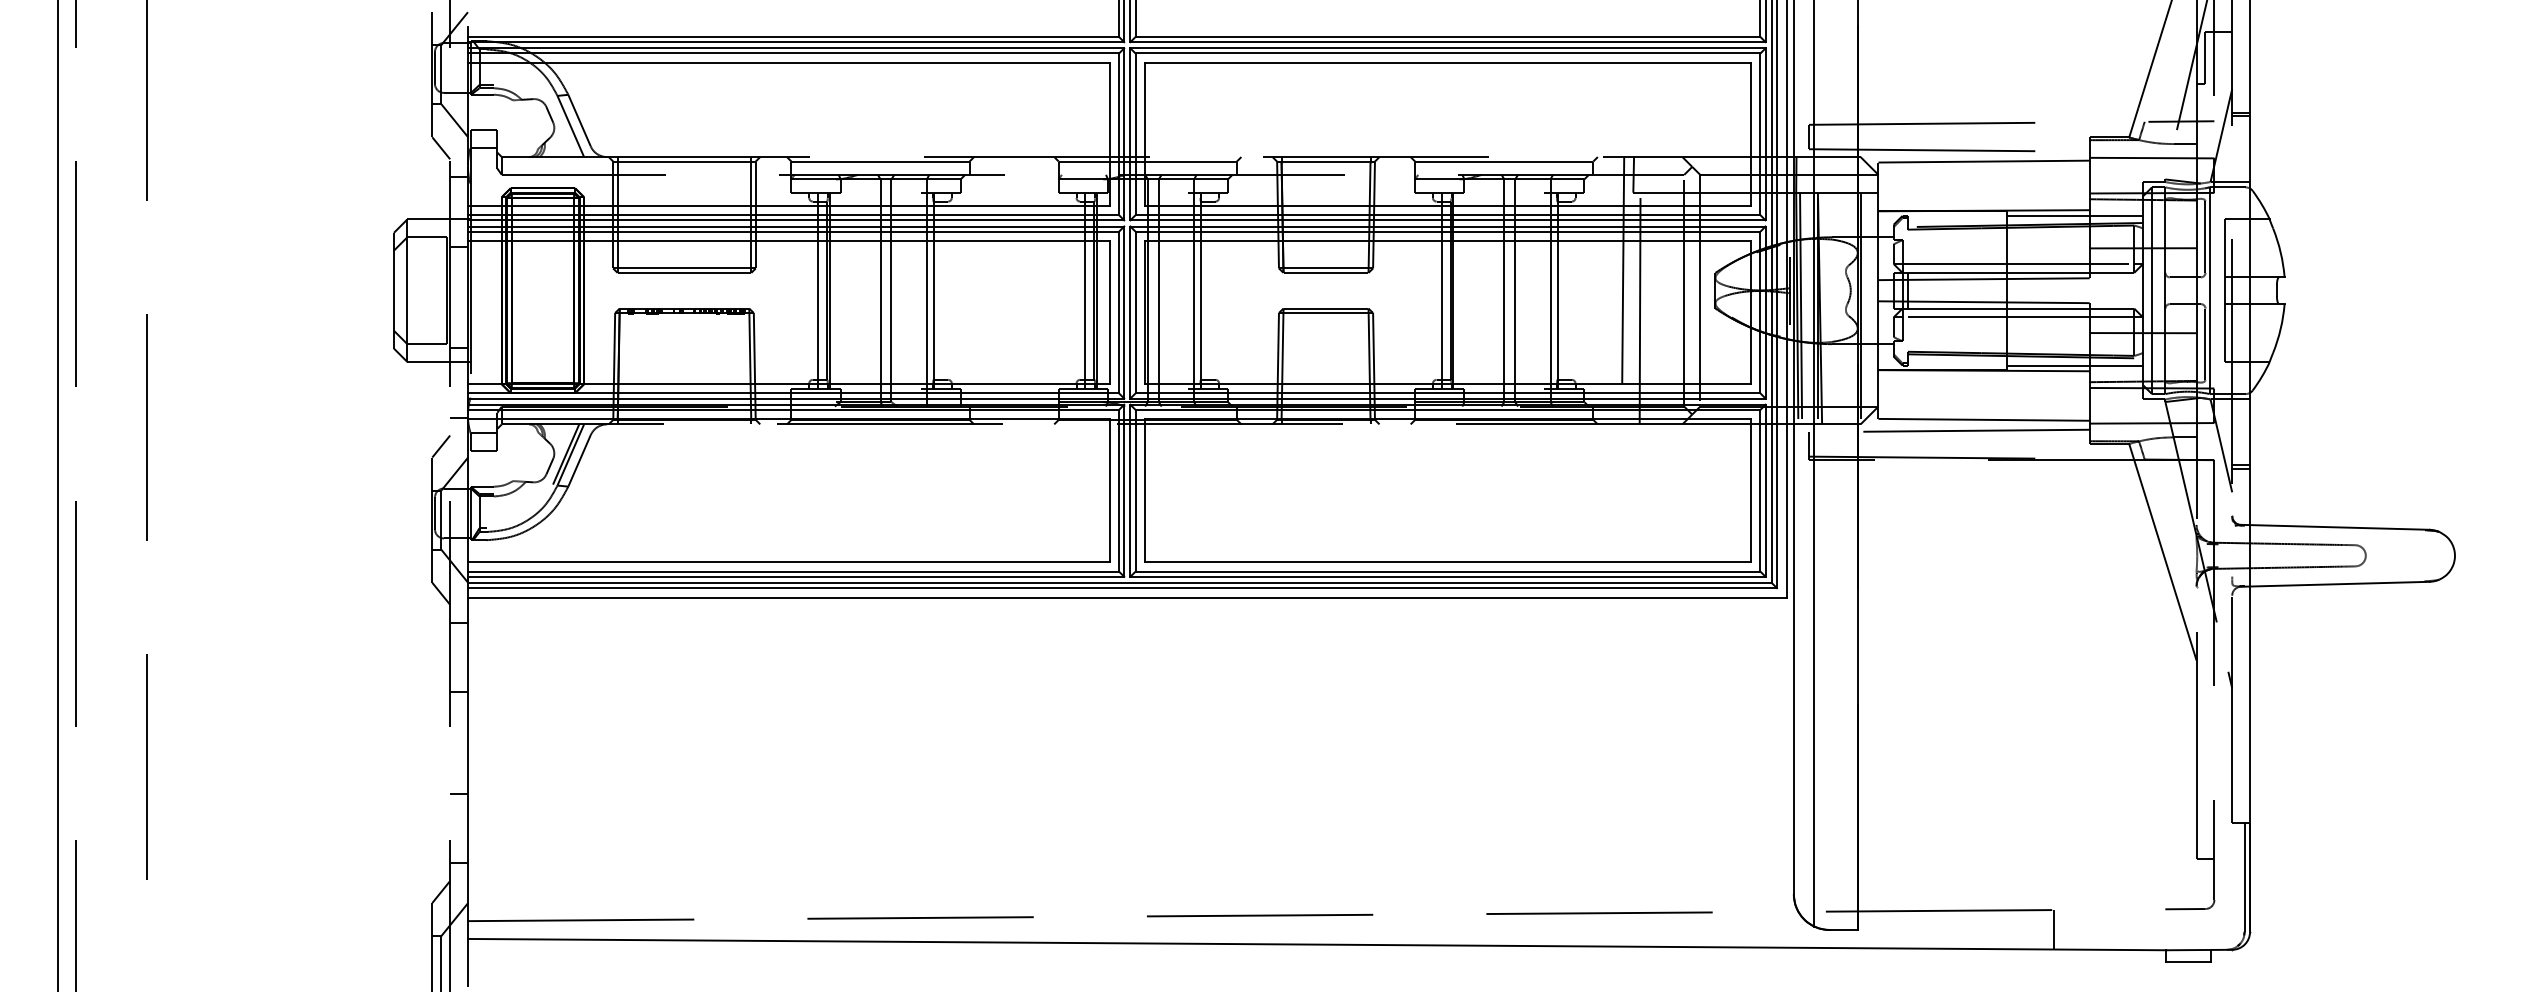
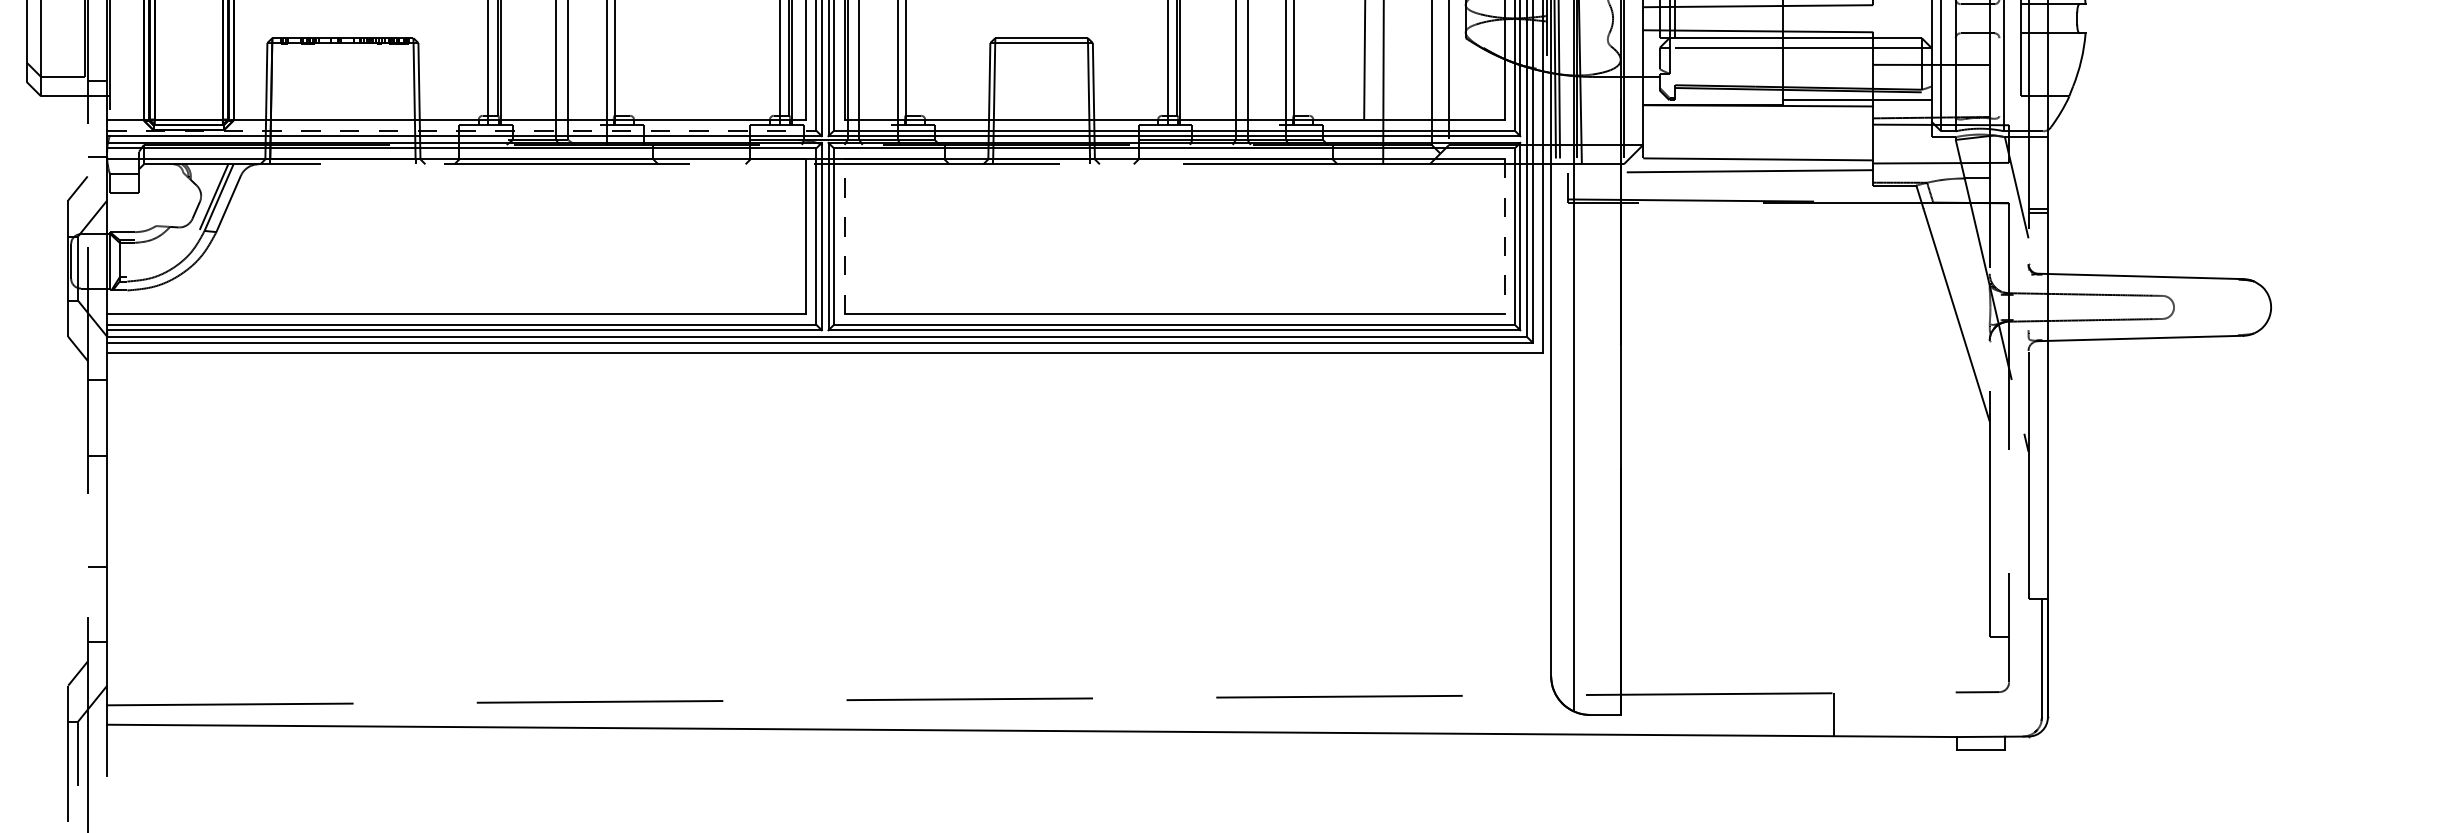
line: (2205, 344) -> (1999, 77), removed
line: (793, 393) -> (461, 130), solid -> dashed
line: (1145, 490) -> (844, 236), solid -> dashed
line: (1751, 491) -> (1504, 237), solid -> dashed

